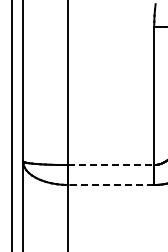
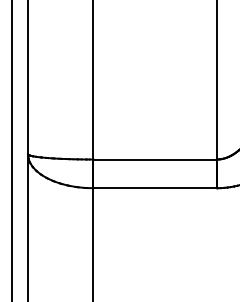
line: (111, 165) -> (155, 160), dashed -> solid
line: (111, 185) -> (155, 188), dashed -> solid

